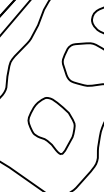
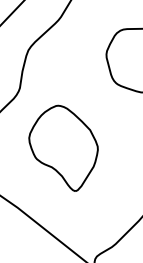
part: (51, 125) -> (63, 147), moved

